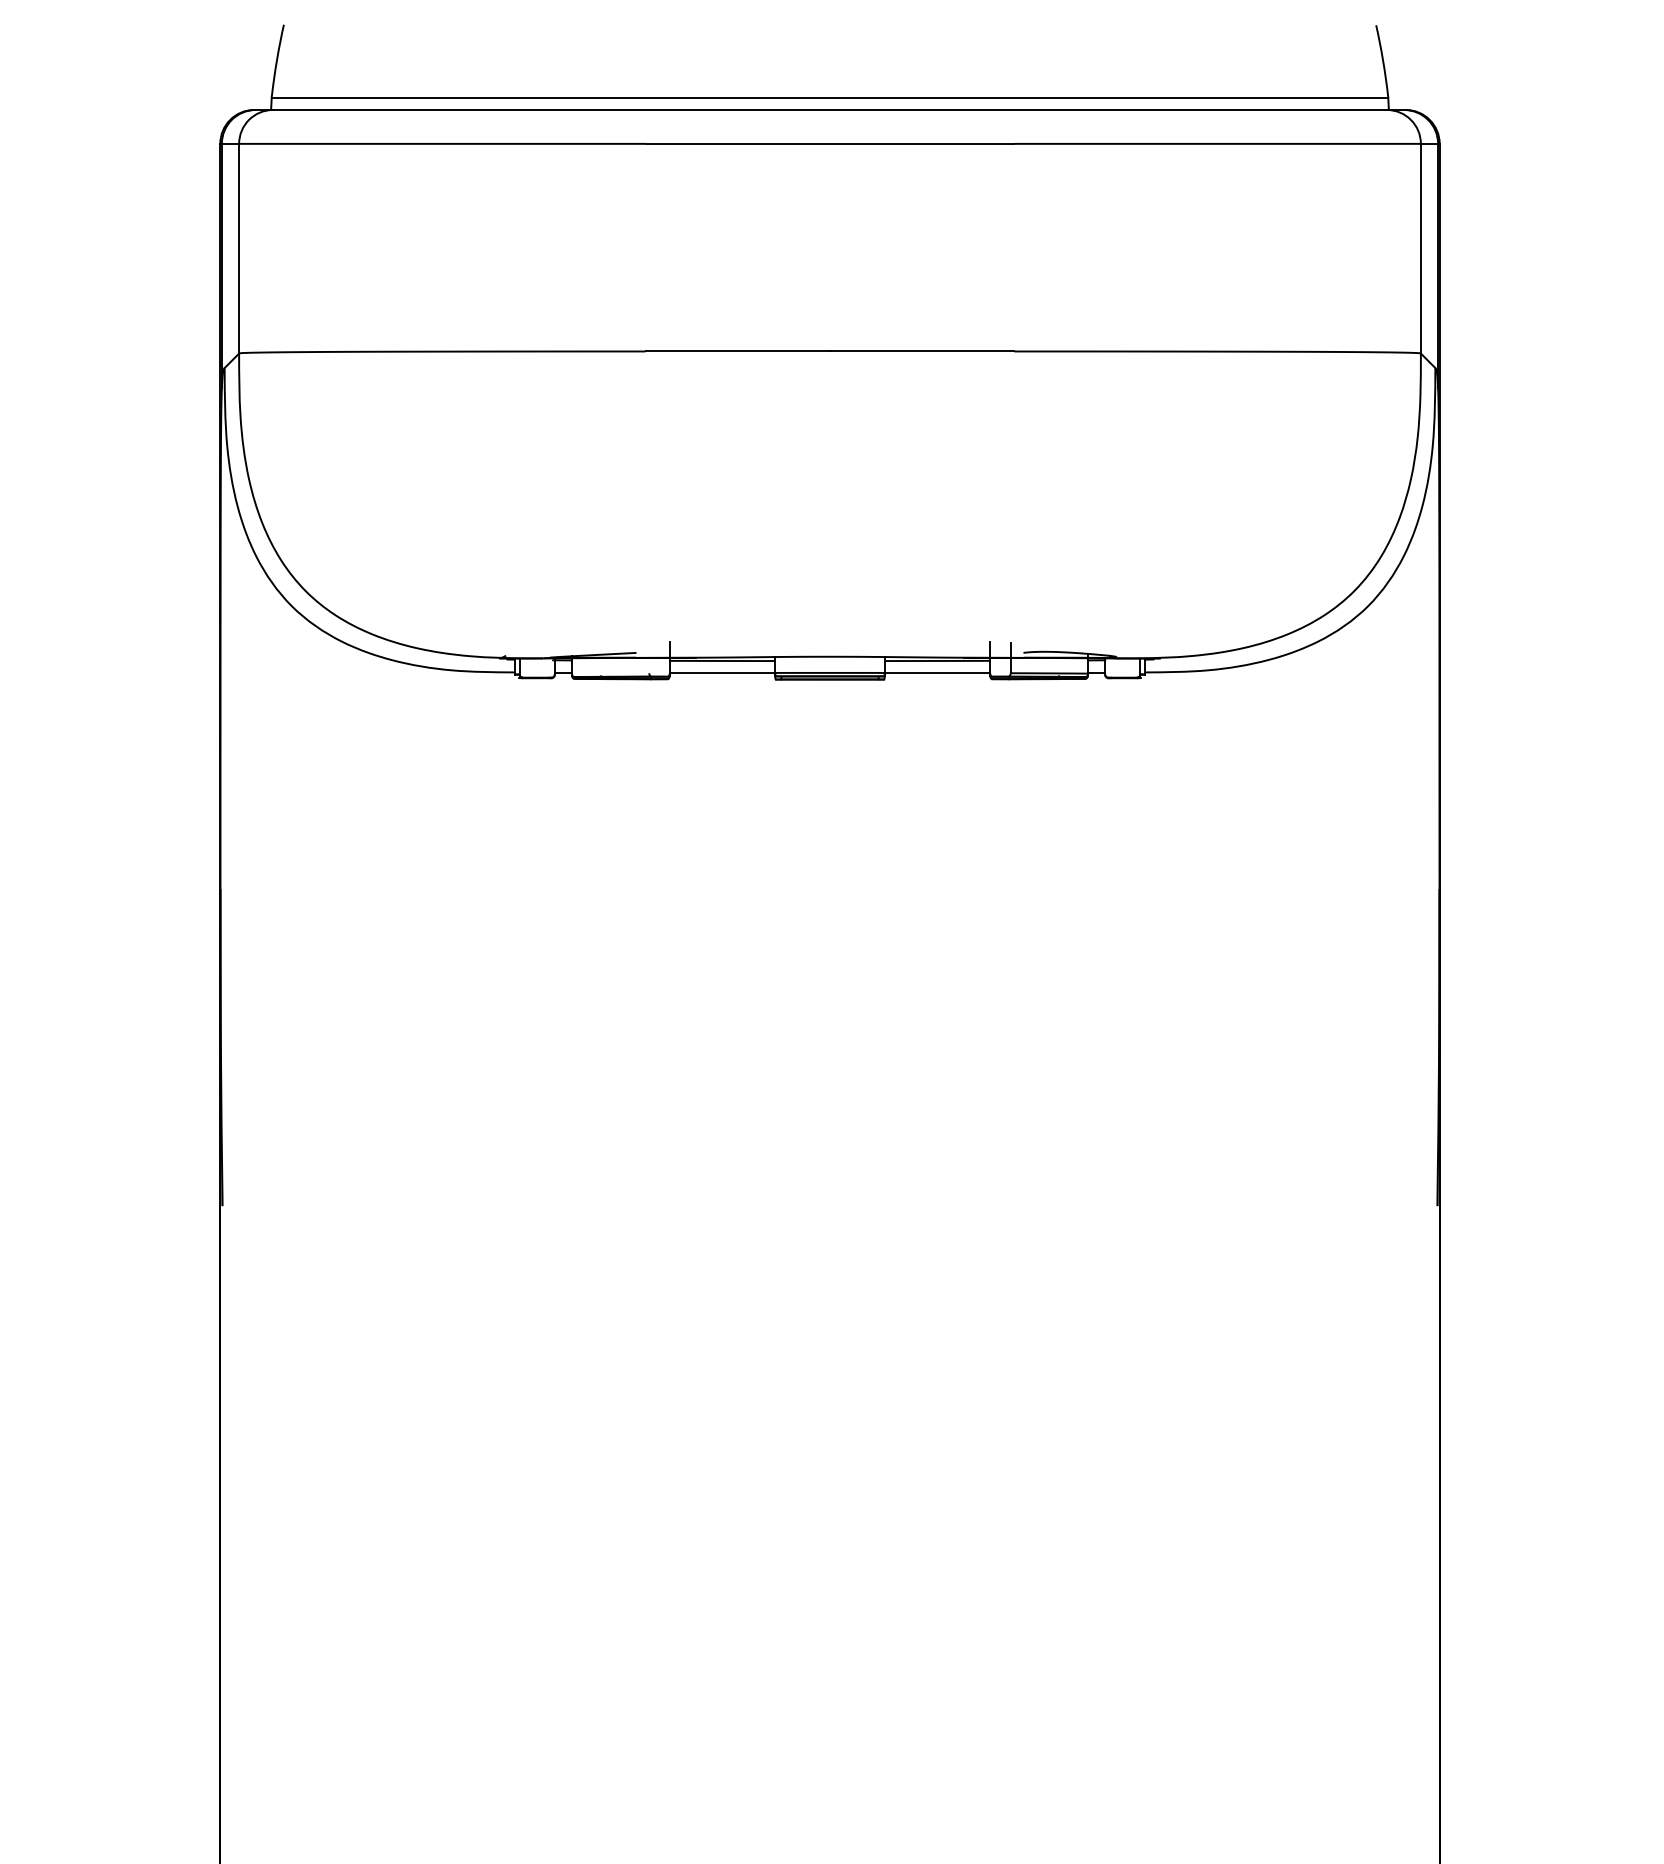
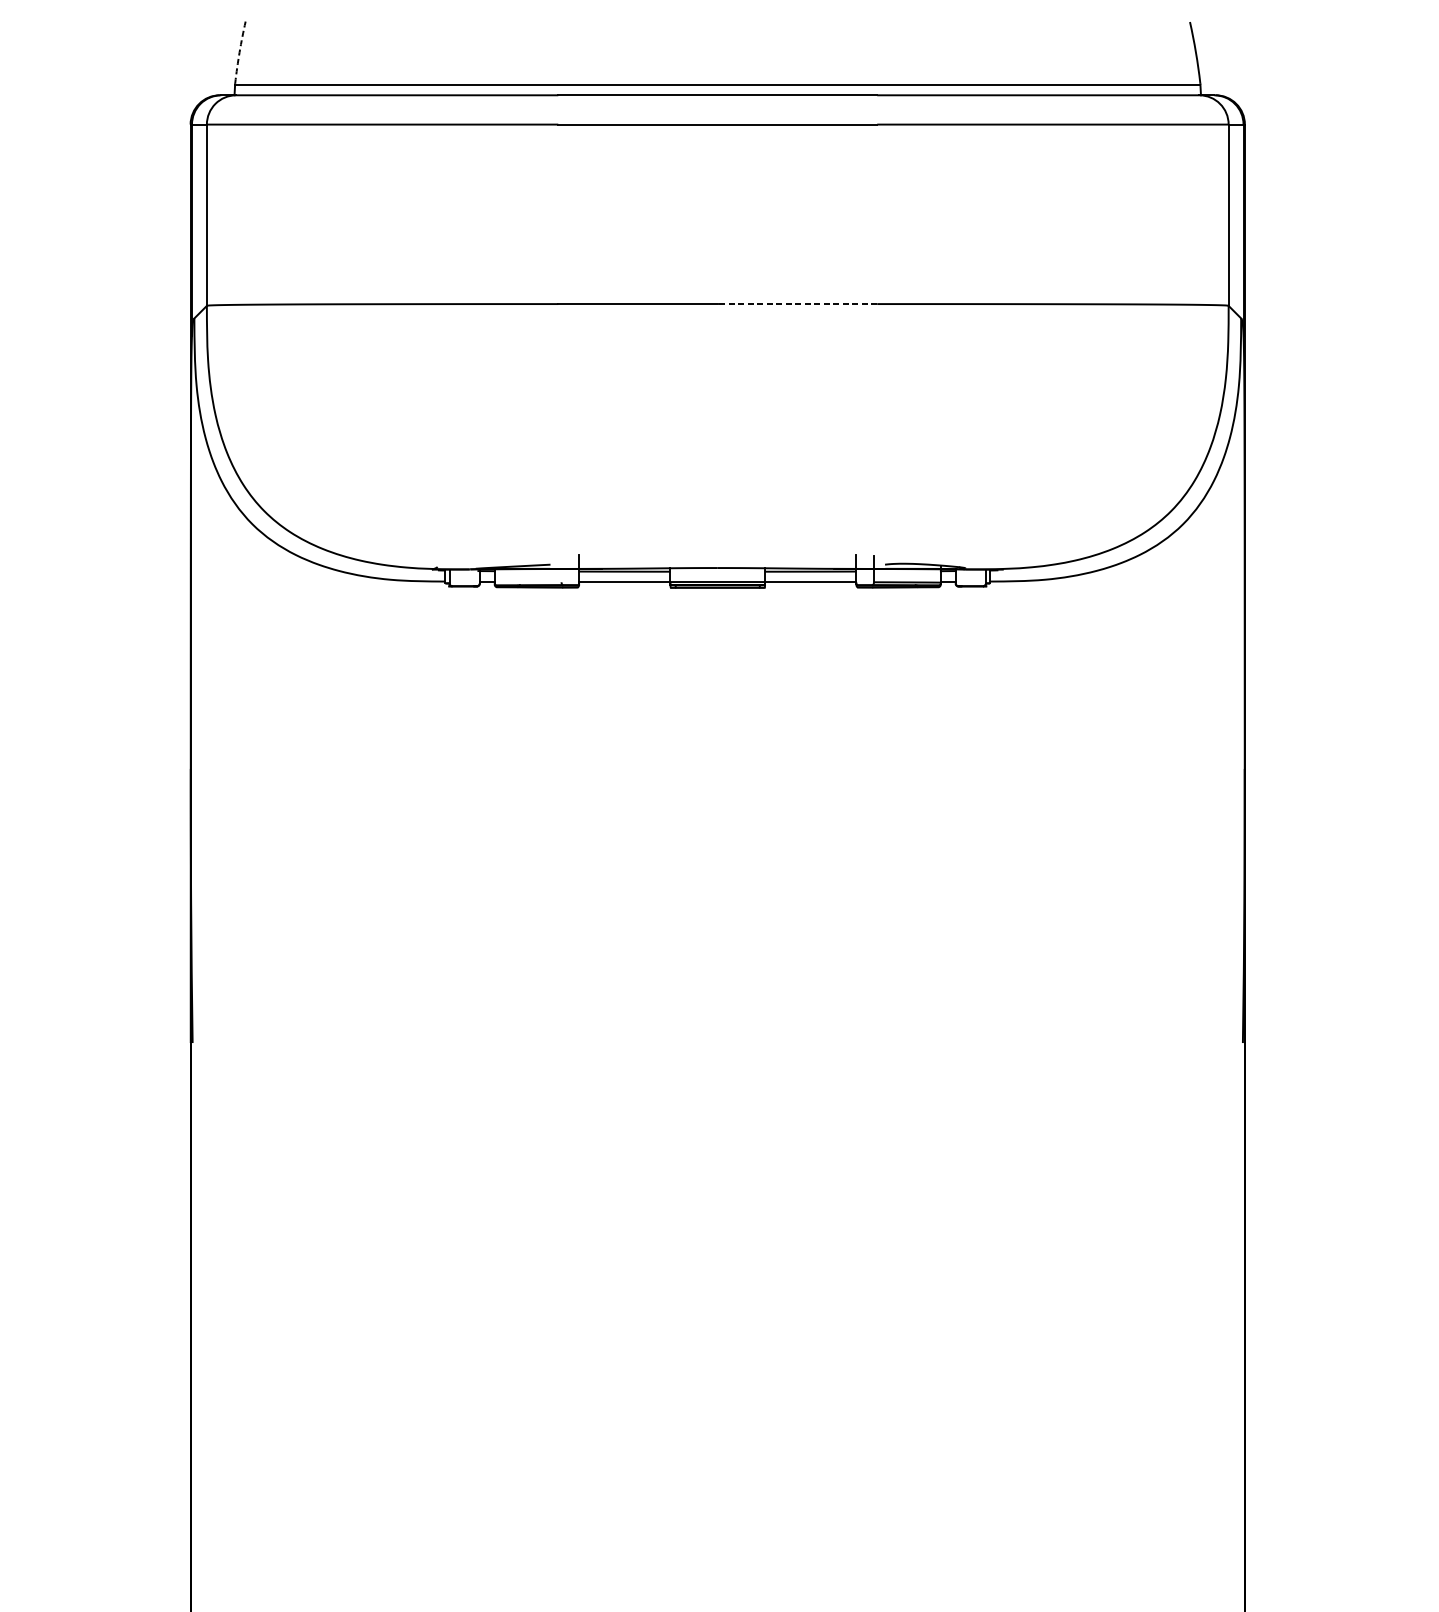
arc: (276, 60) -> (239, 52), solid -> dashed
line: (921, 351) -> (796, 304), solid -> dashed

